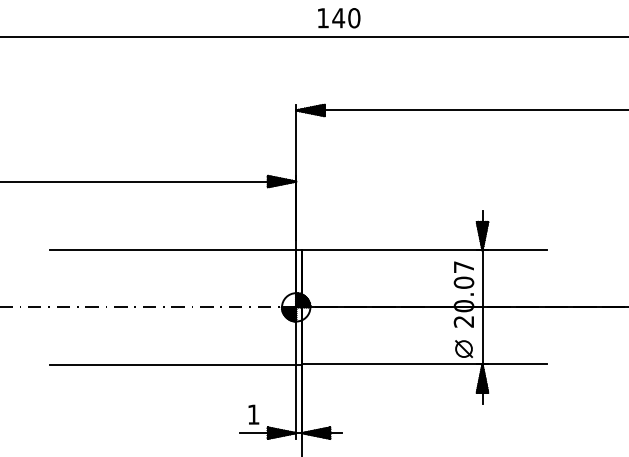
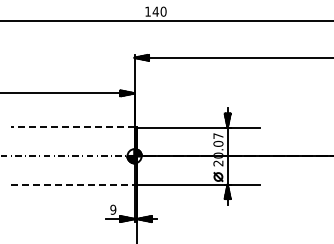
line: (173, 249) -> (73, 127), solid -> dashed
line: (173, 366) -> (73, 185), solid -> dashed
text: (253, 414) -> (113, 209), 1 -> 9

